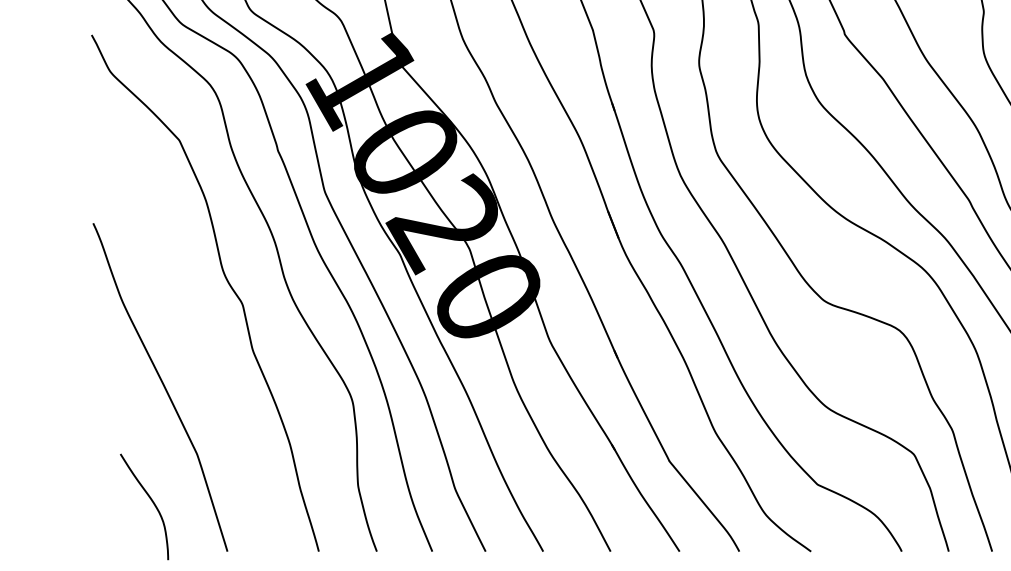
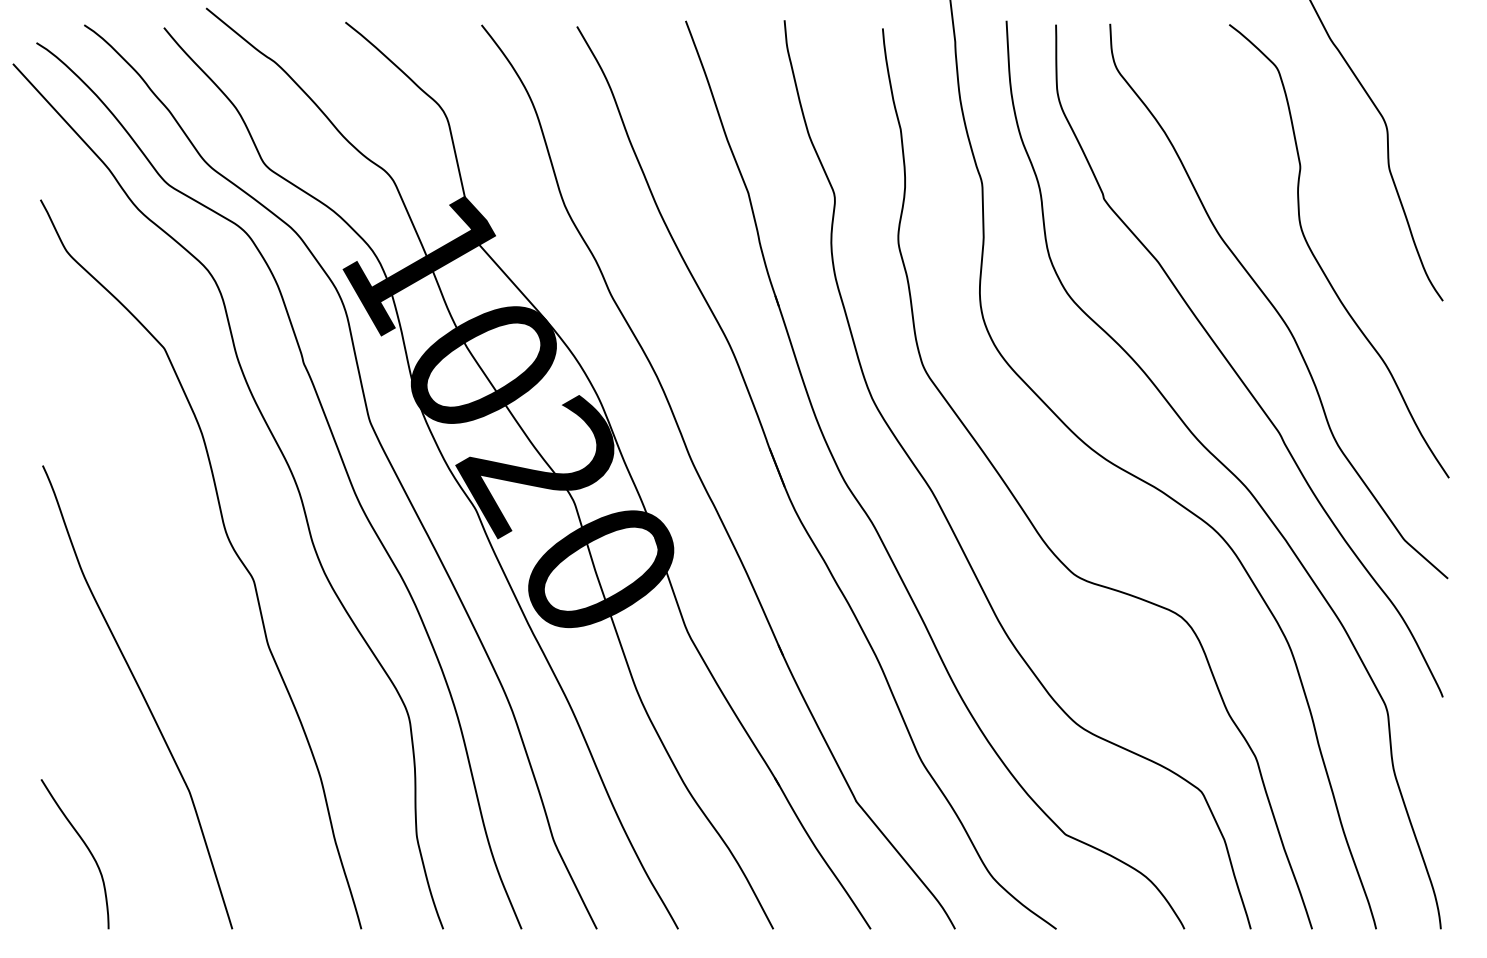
curve: (151, 501) -> (85, 846), moved

